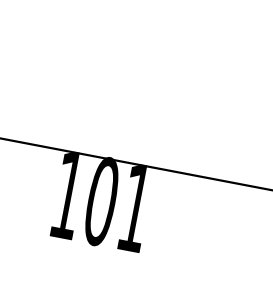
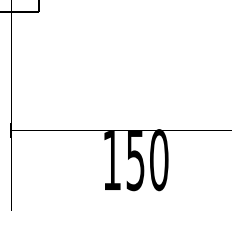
text: (118, 205) -> (147, 160), 101 -> 150

